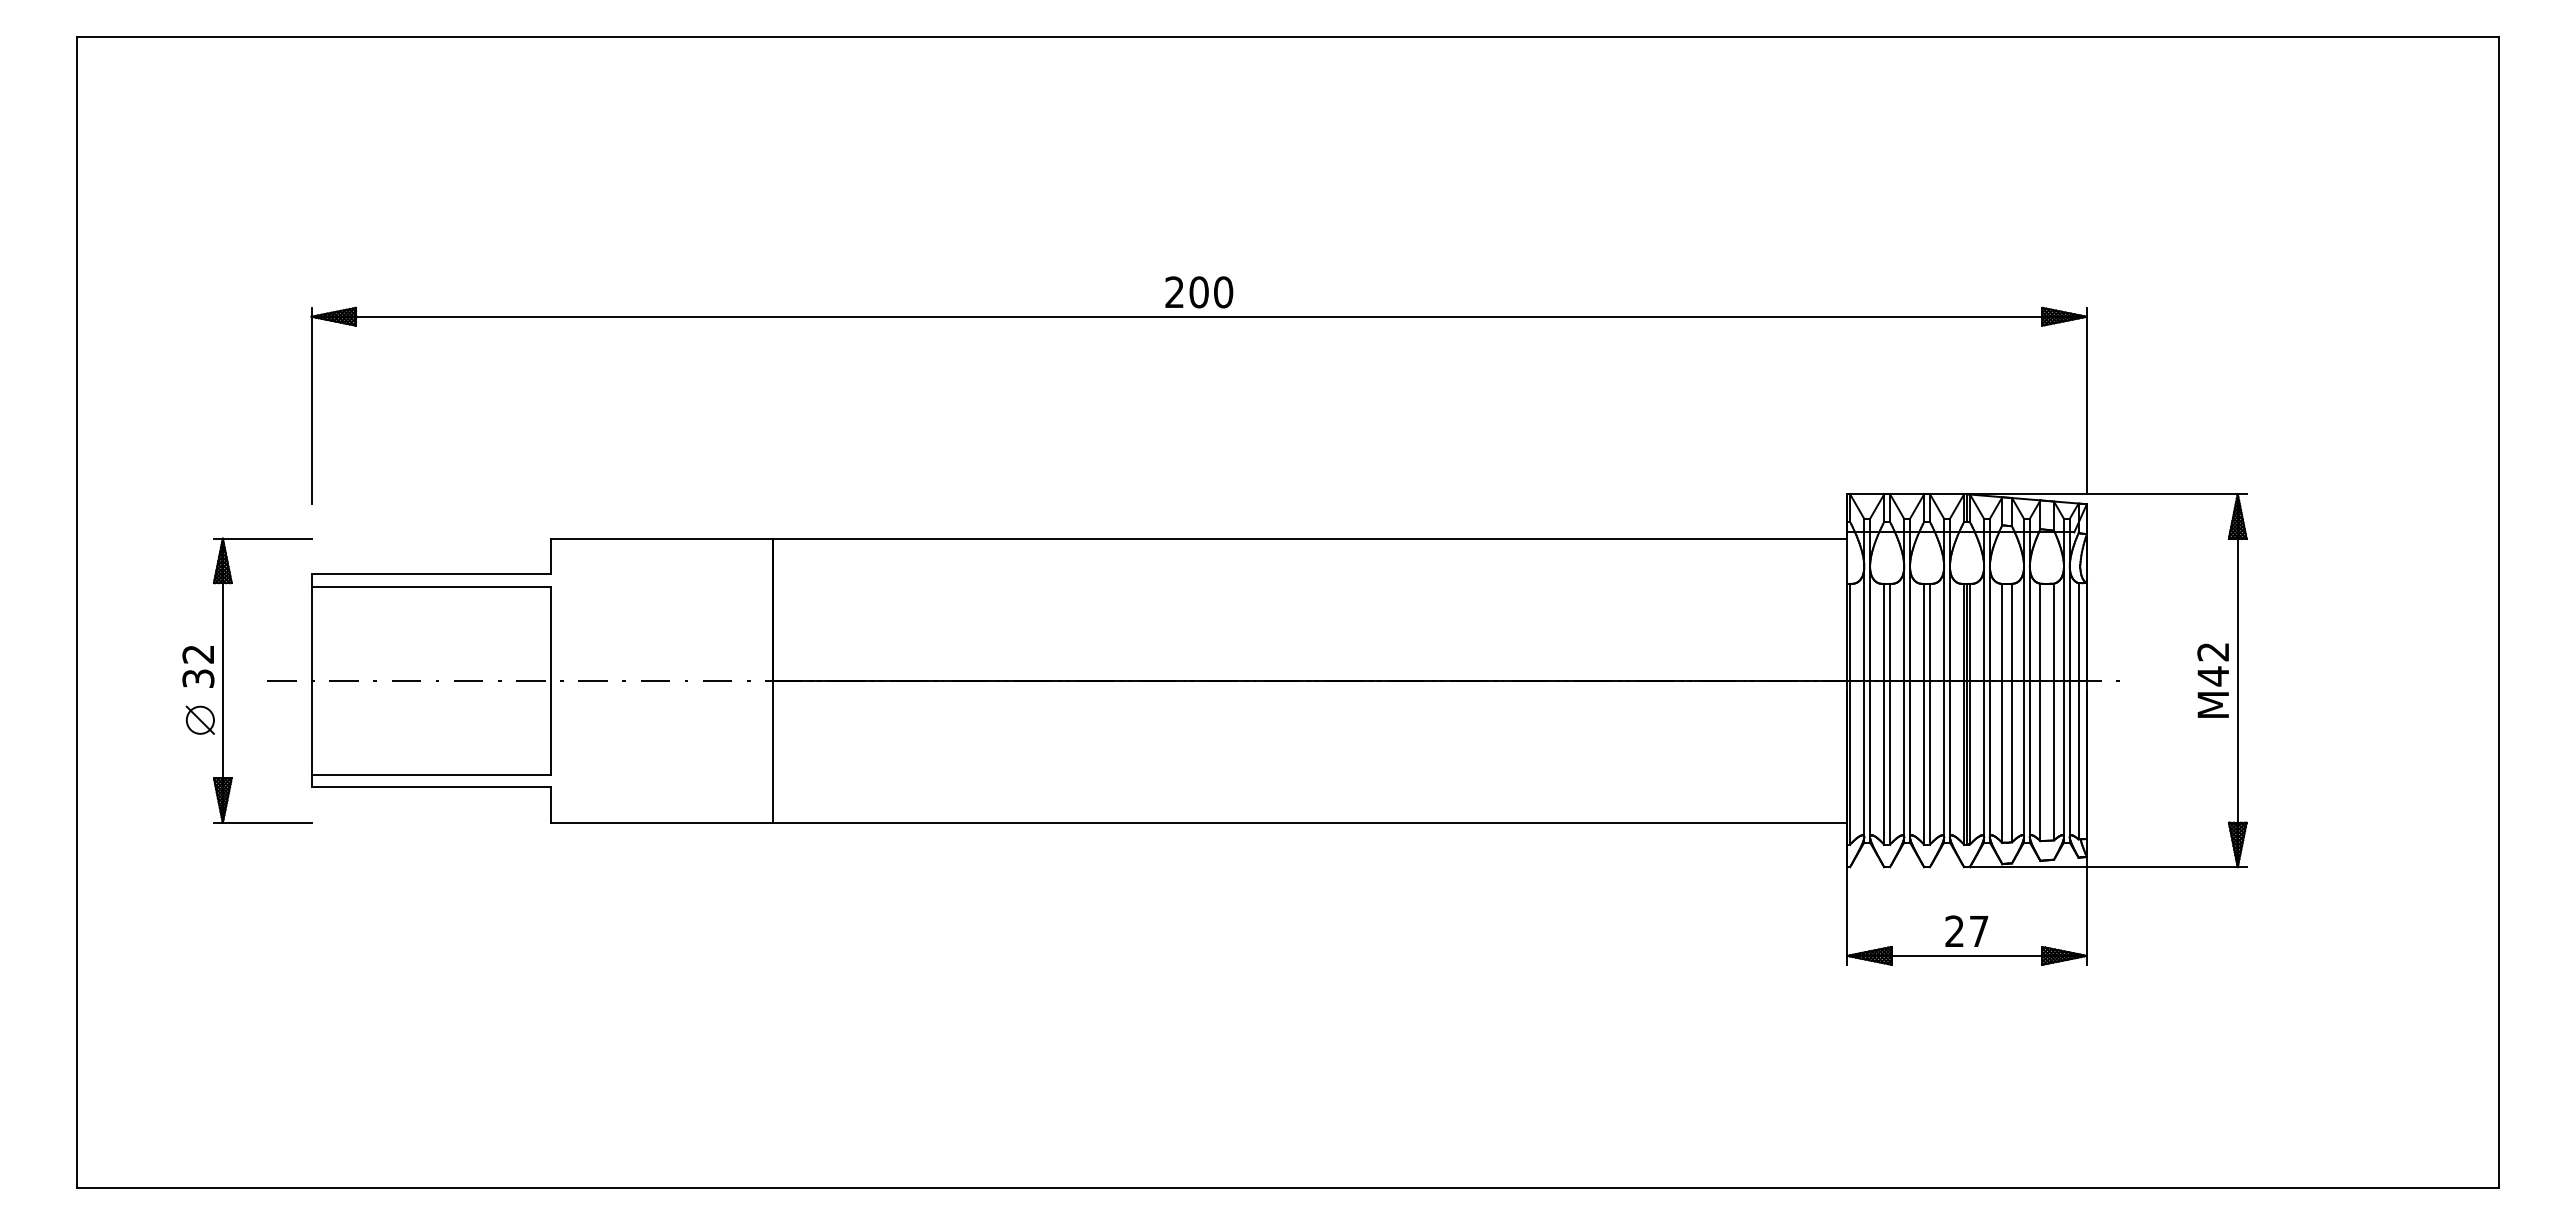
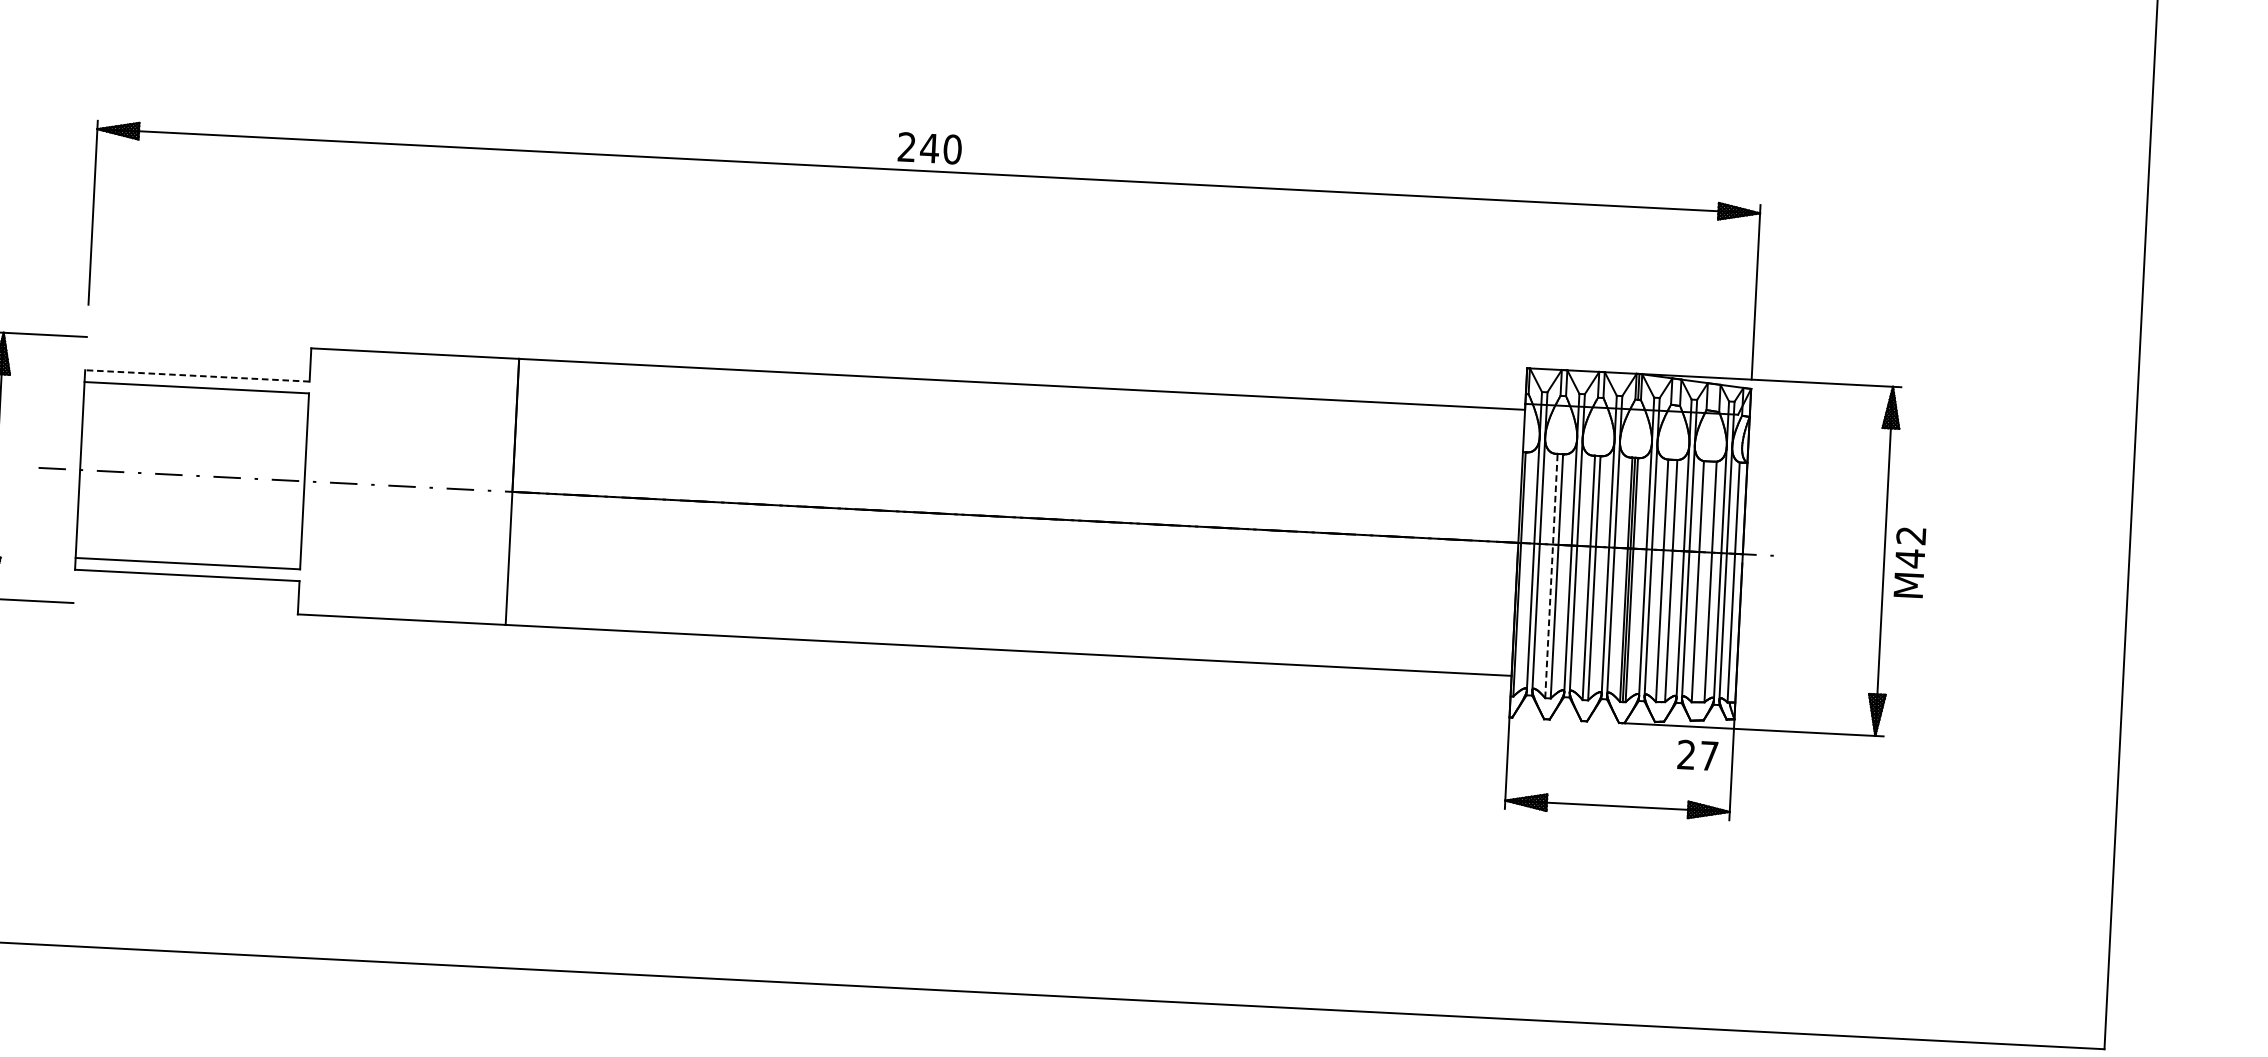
text: (1199, 292) -> (930, 148), 200 -> 240
line: (431, 574) -> (197, 376), solid -> dashed
text: (2212, 680) -> (1909, 562), moved
line: (1884, 713) -> (1551, 575), solid -> dashed
text: (1966, 930) -> (1697, 754), moved

